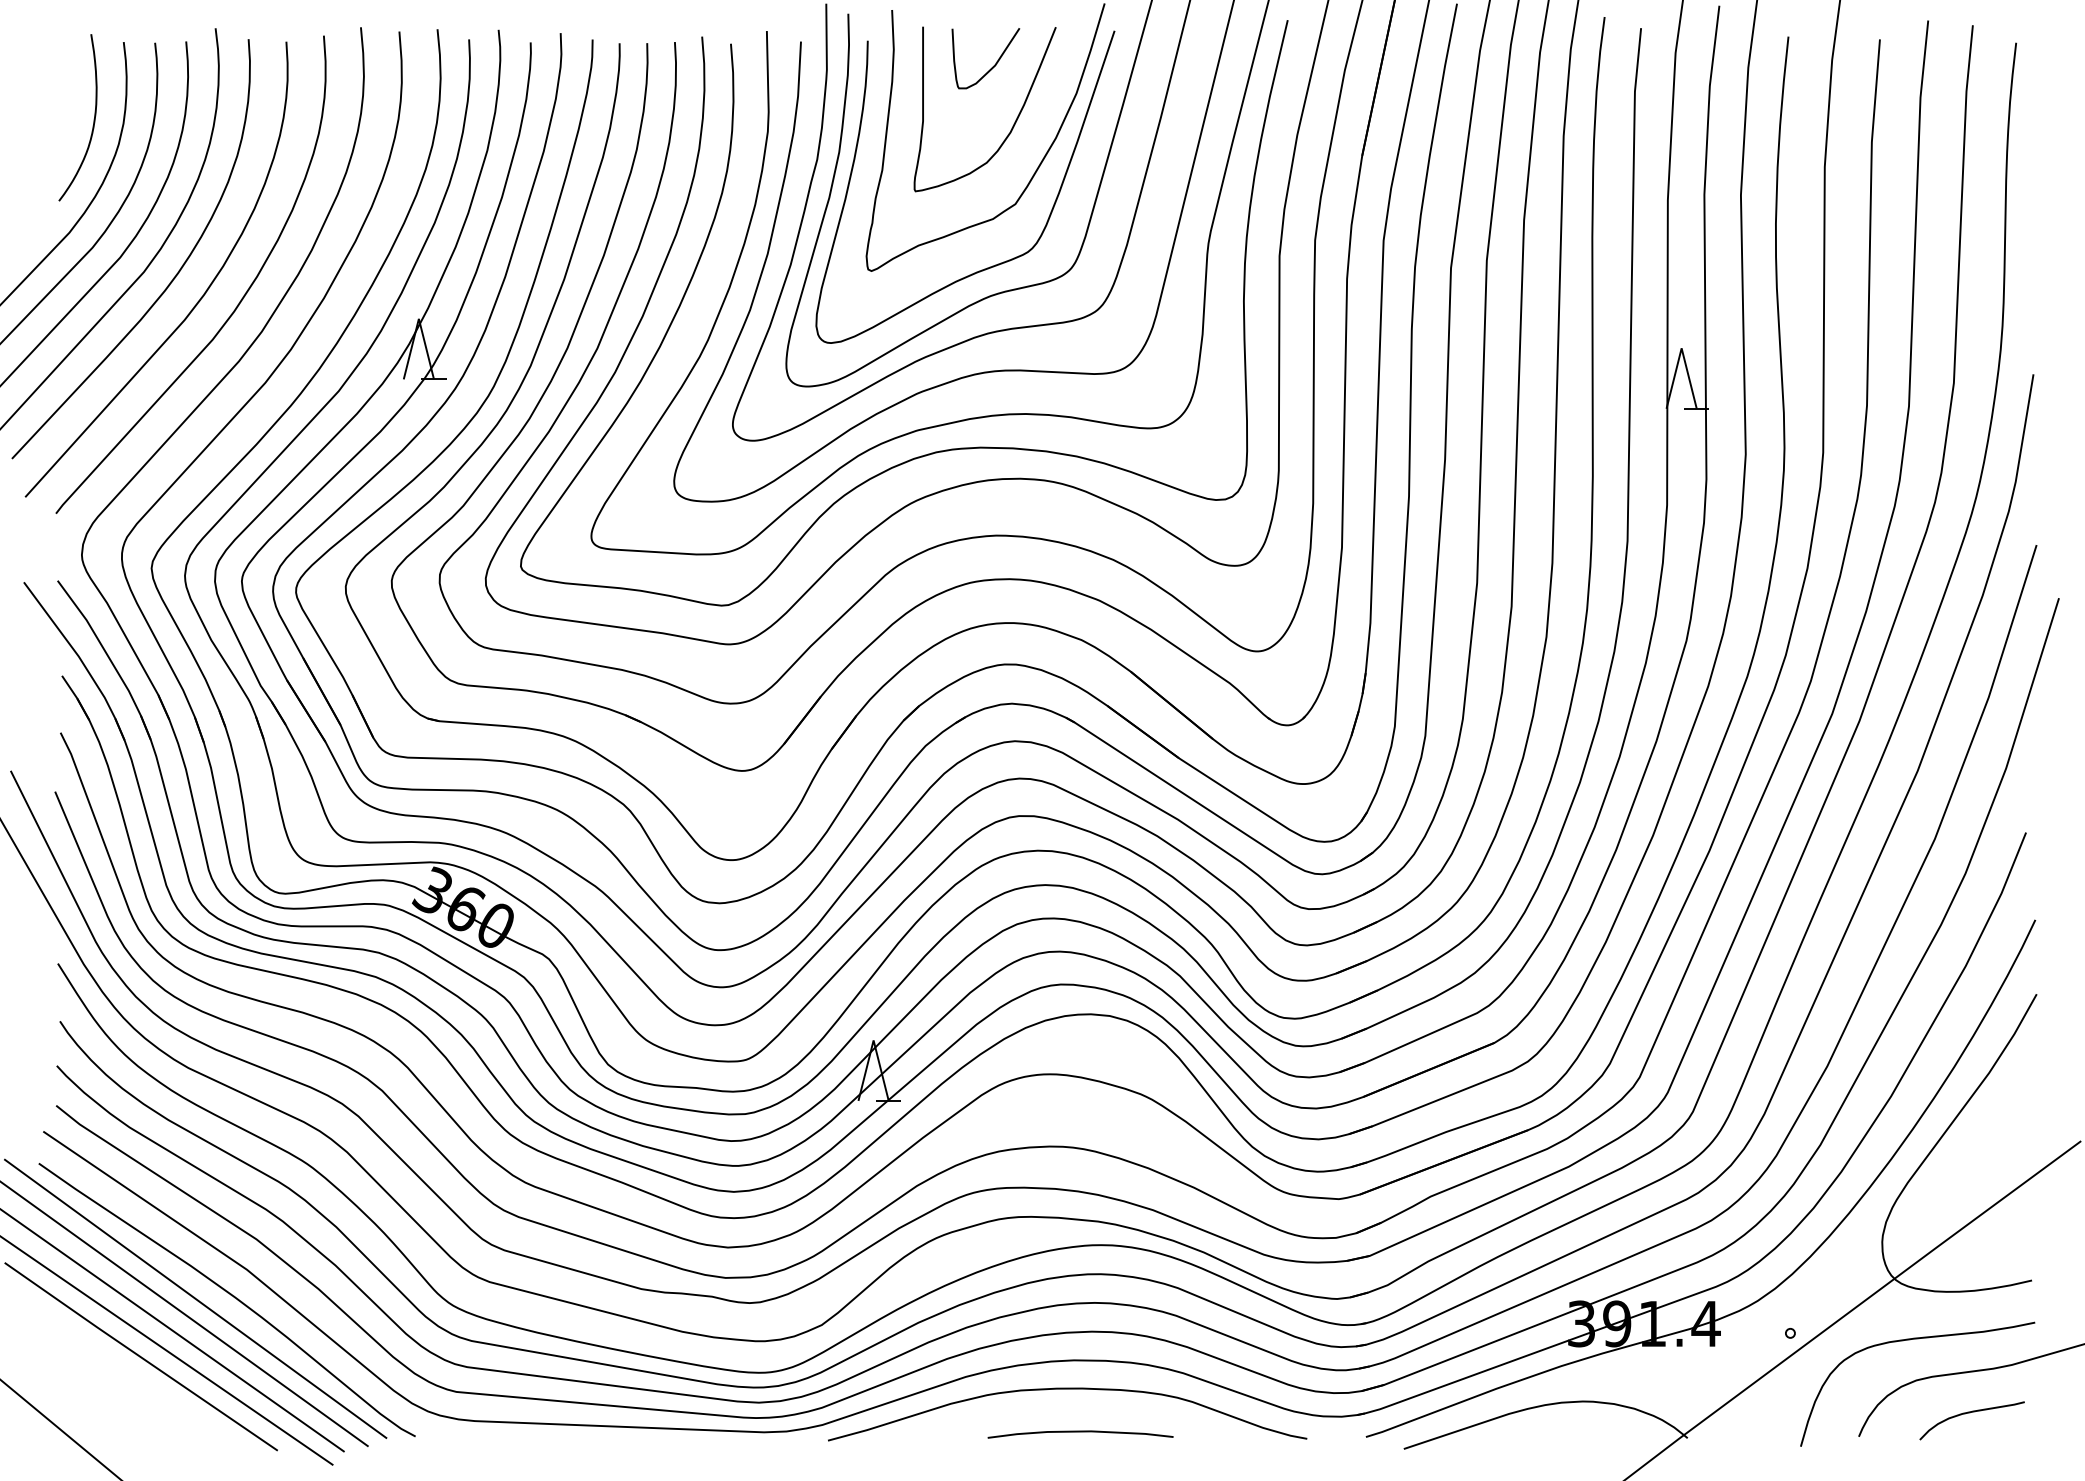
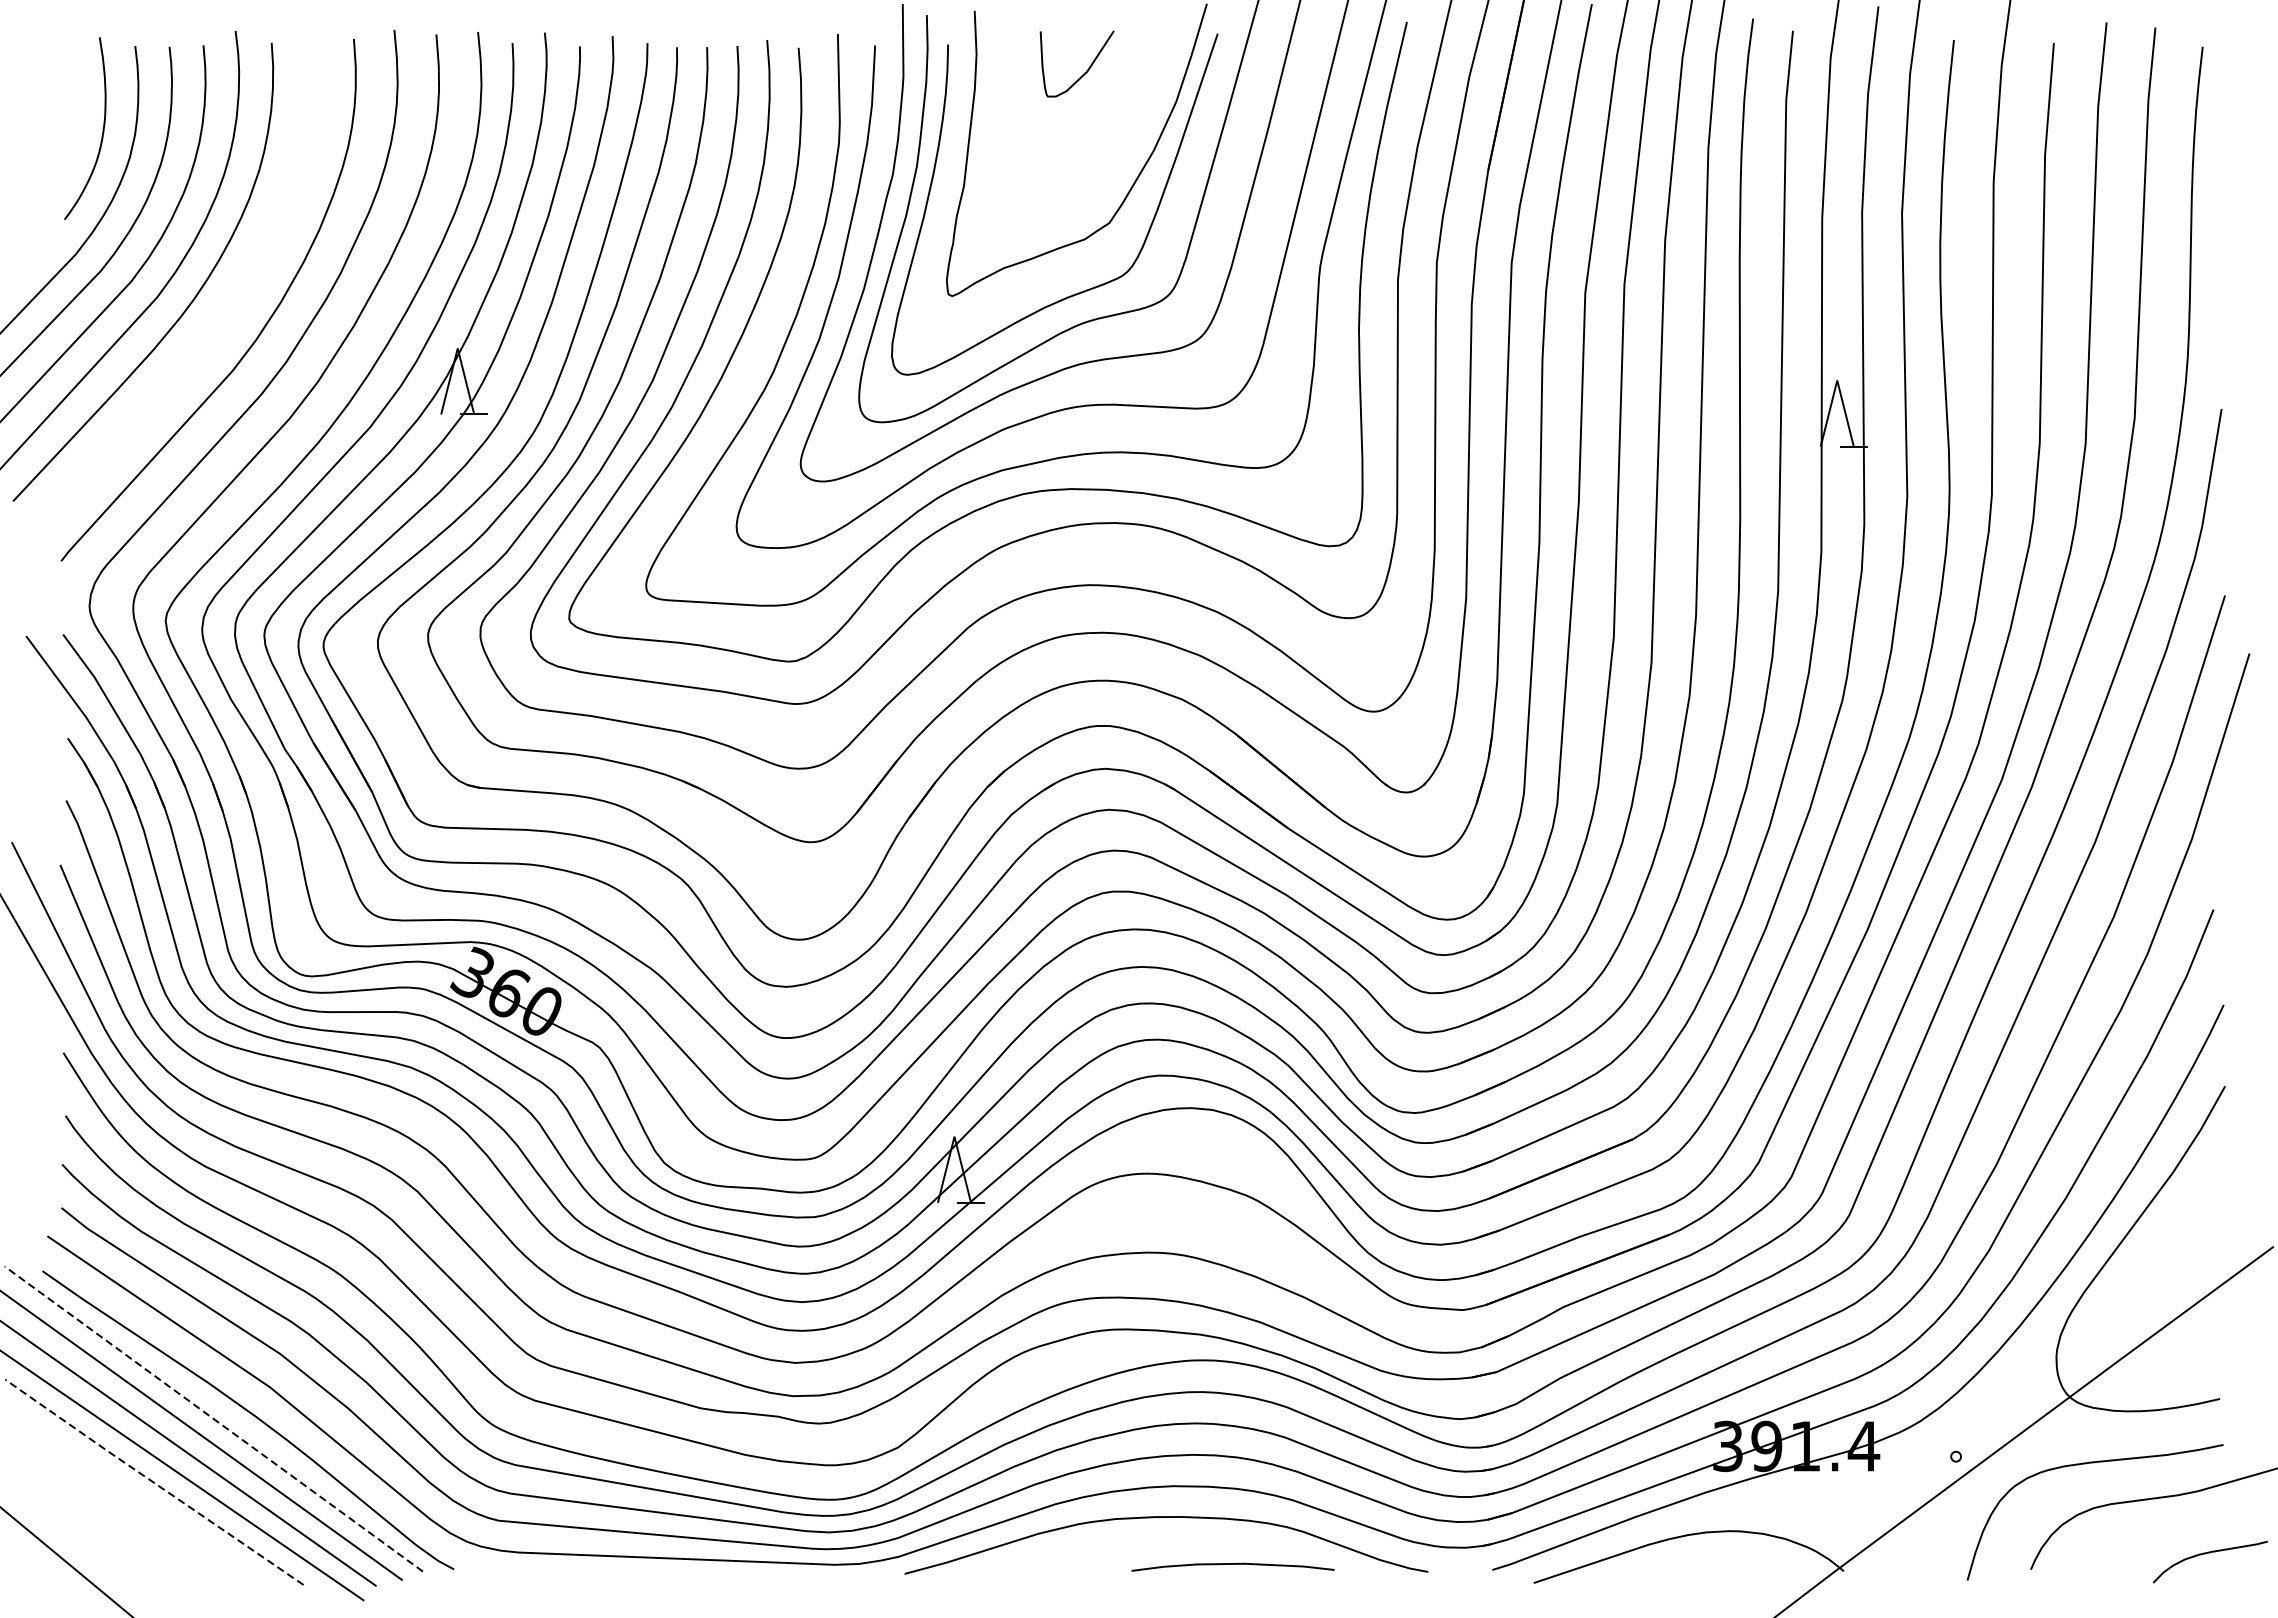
curve: (1014, 121) -> (1108, 132), removed
curve: (197, 301) -> (215, 329), removed
line: (195, 1298) -> (213, 1418), solid -> dashed
line: (140, 1356) -> (153, 1481), solid -> dashed
curve: (1970, 1413) -> (2208, 1554), moved
curve: (1080, 1432) -> (1232, 1565), moved

